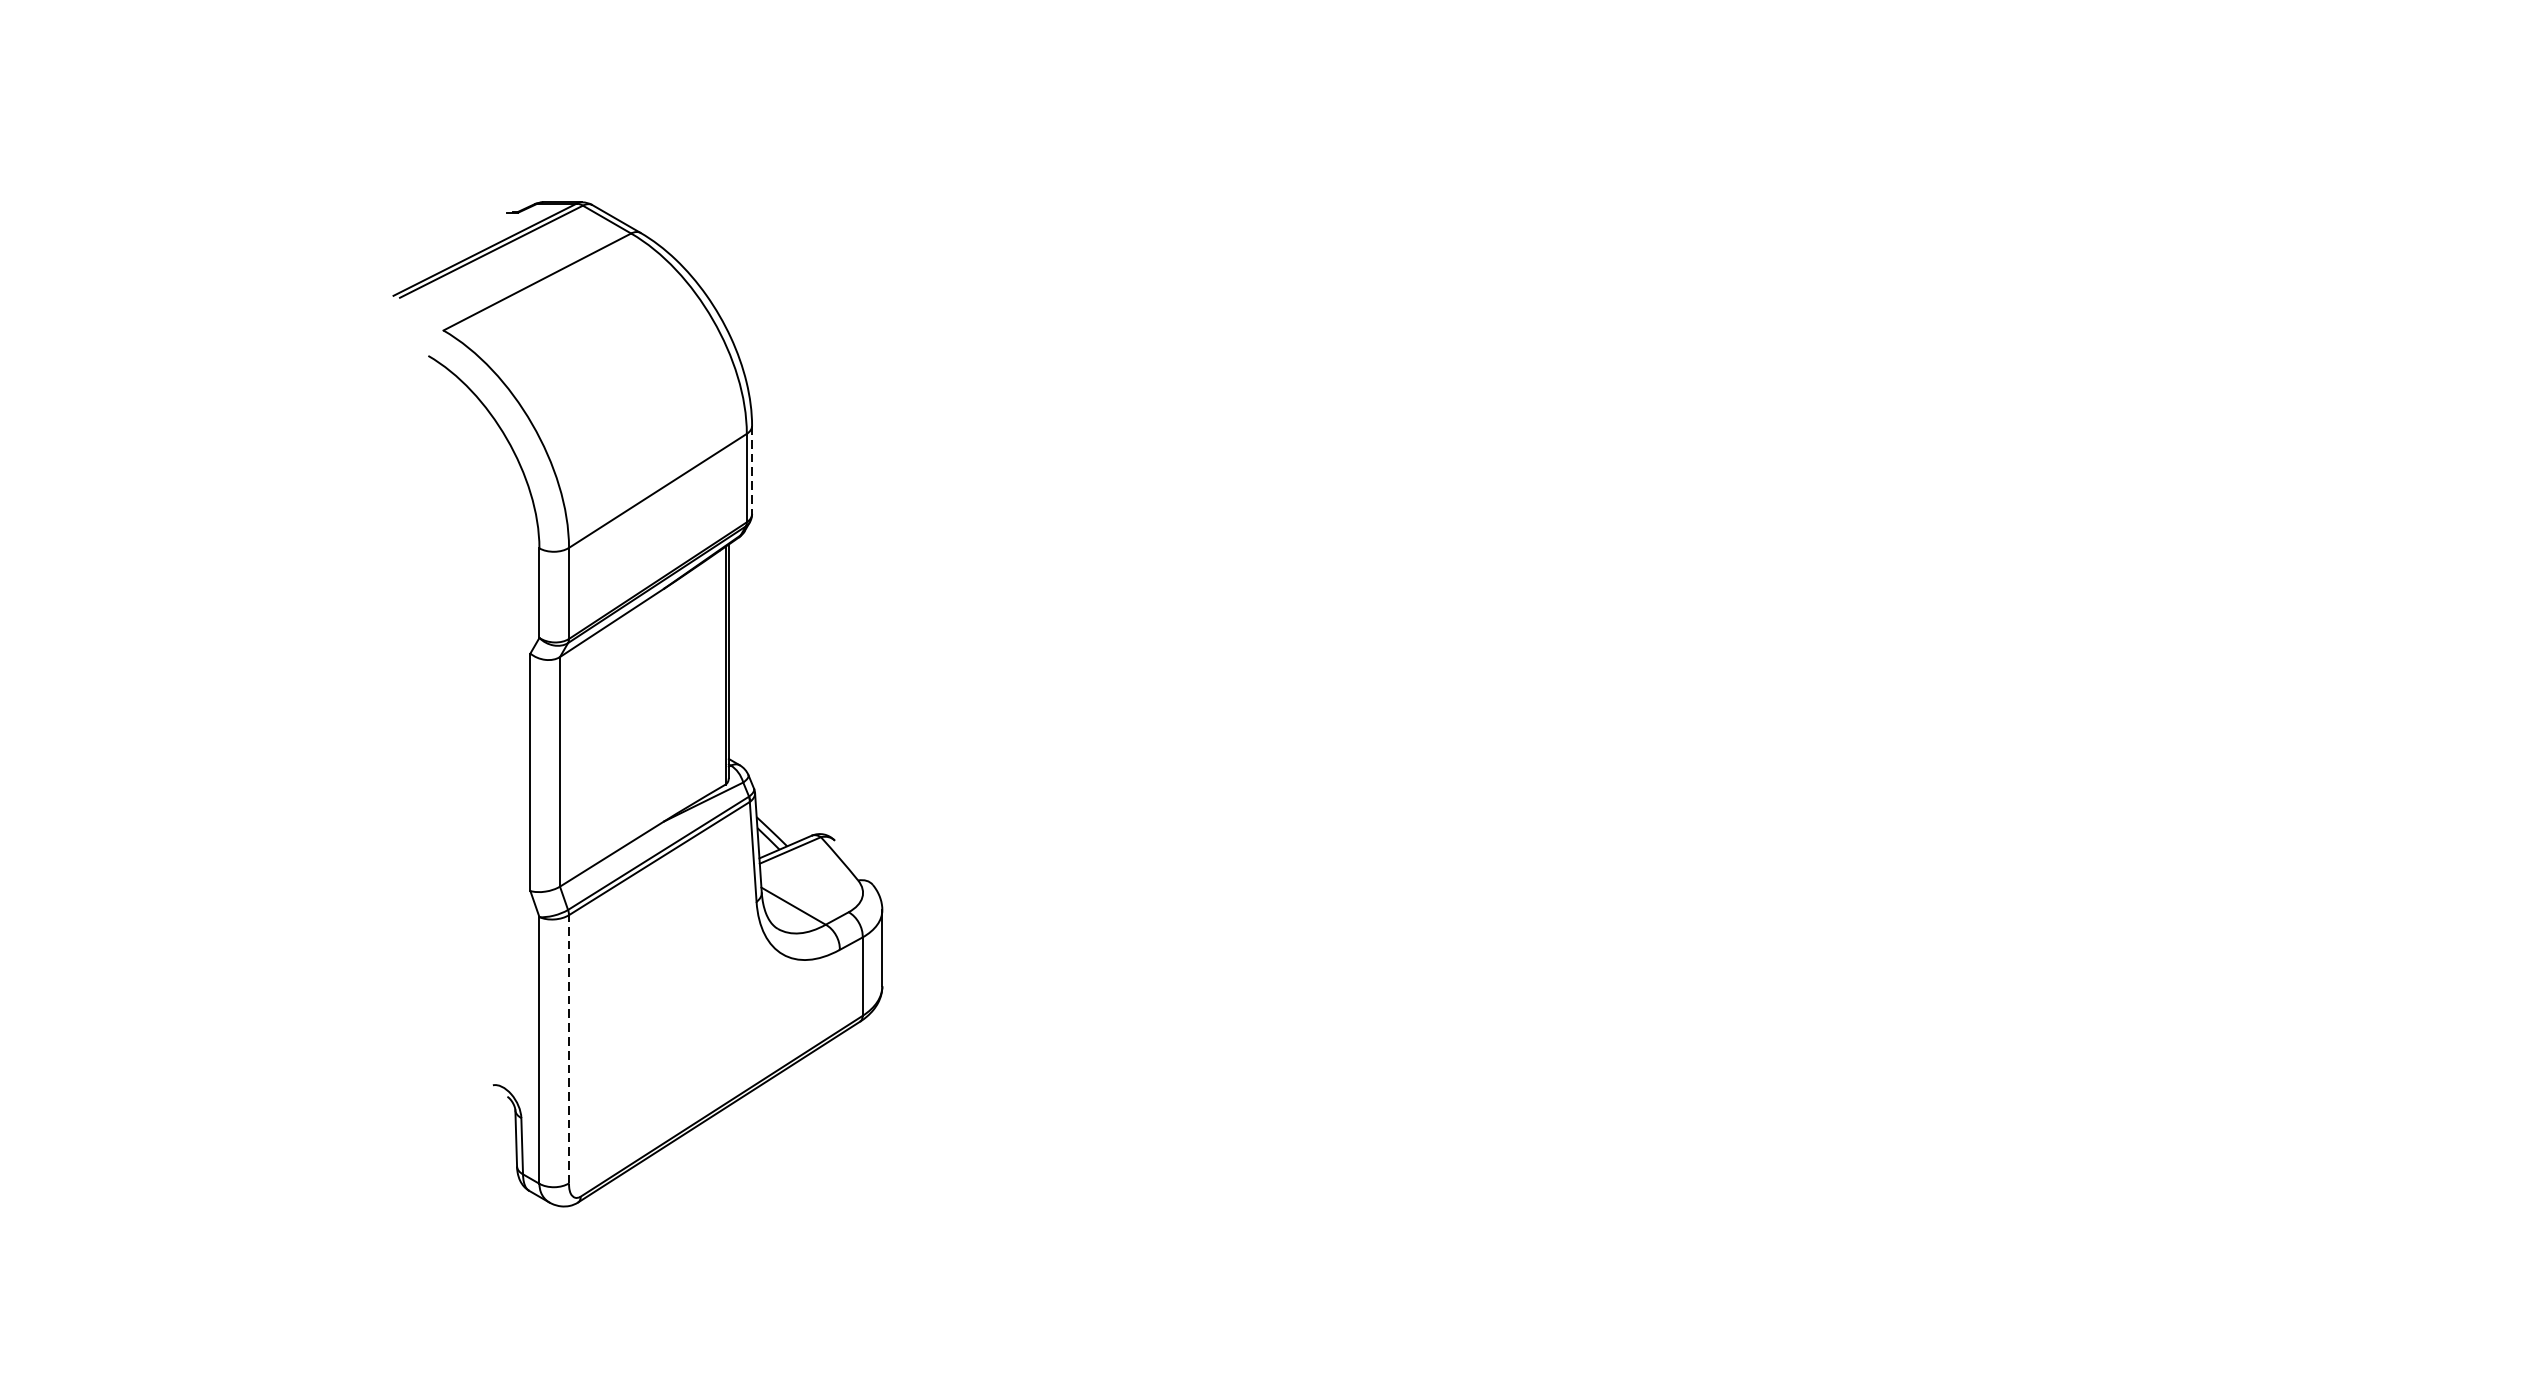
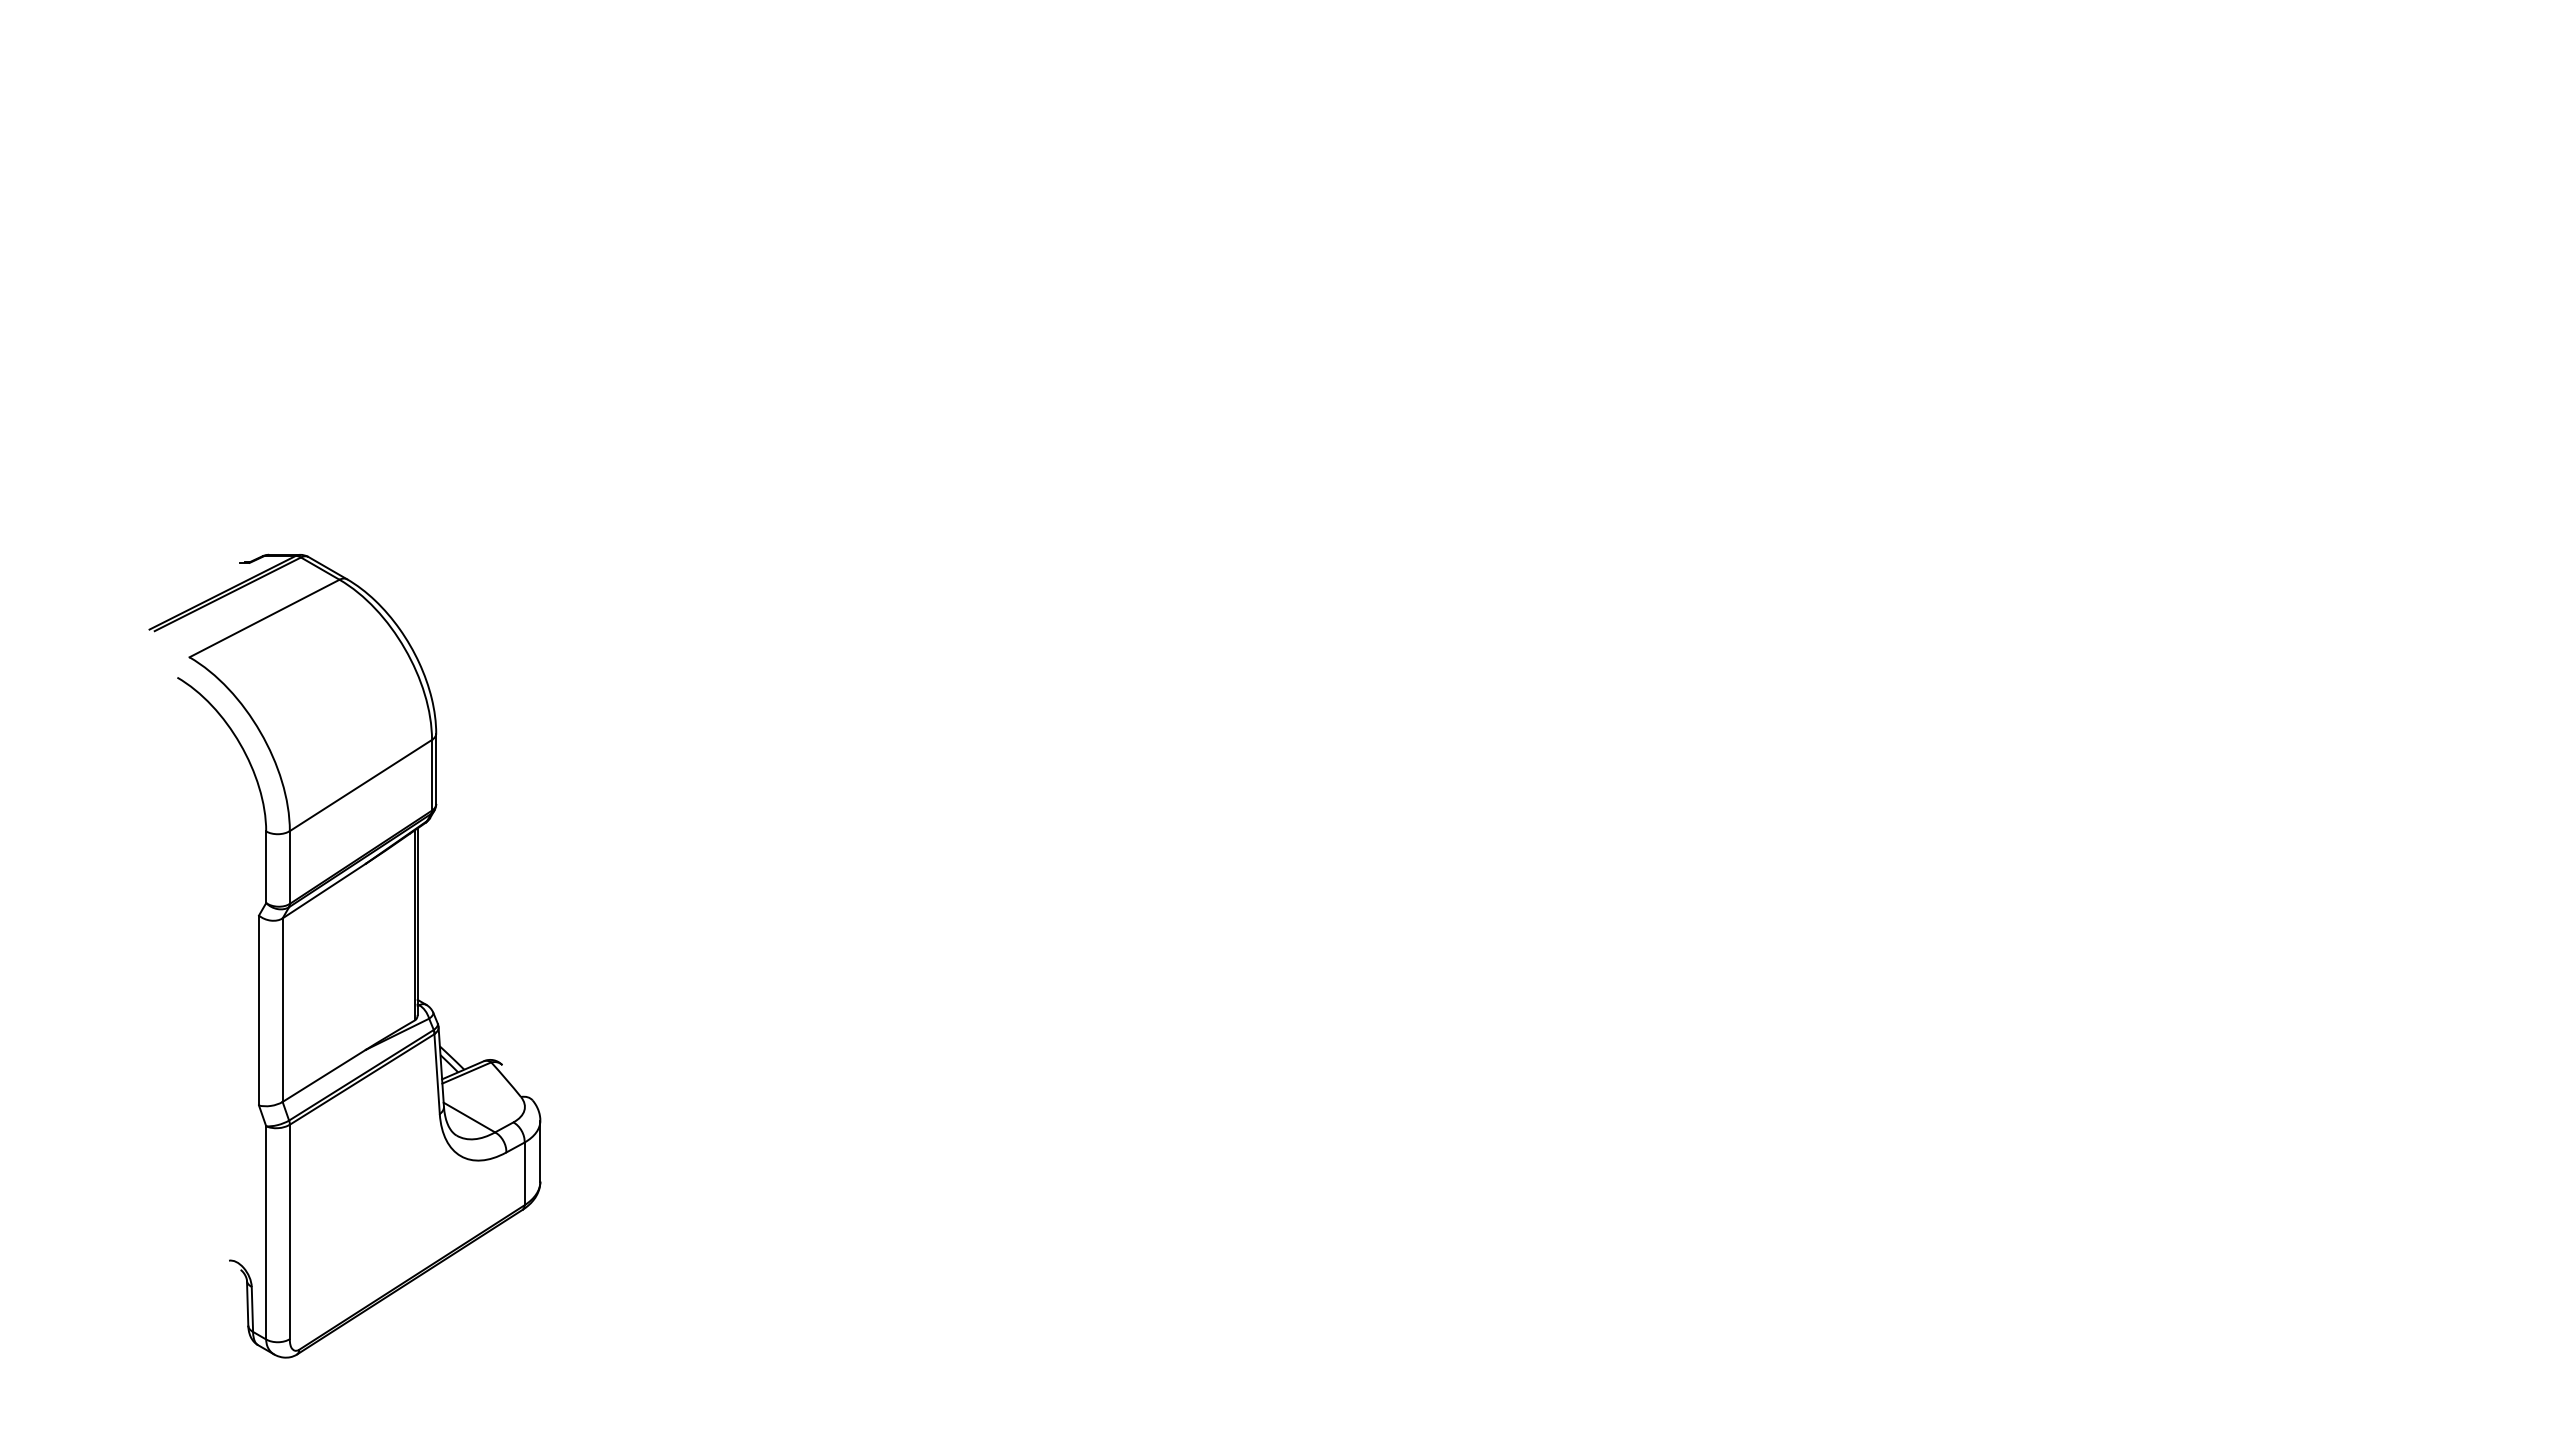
line: (752, 470) -> (436, 769), dashed -> solid
line: (568, 1048) -> (289, 1231), dashed -> solid

